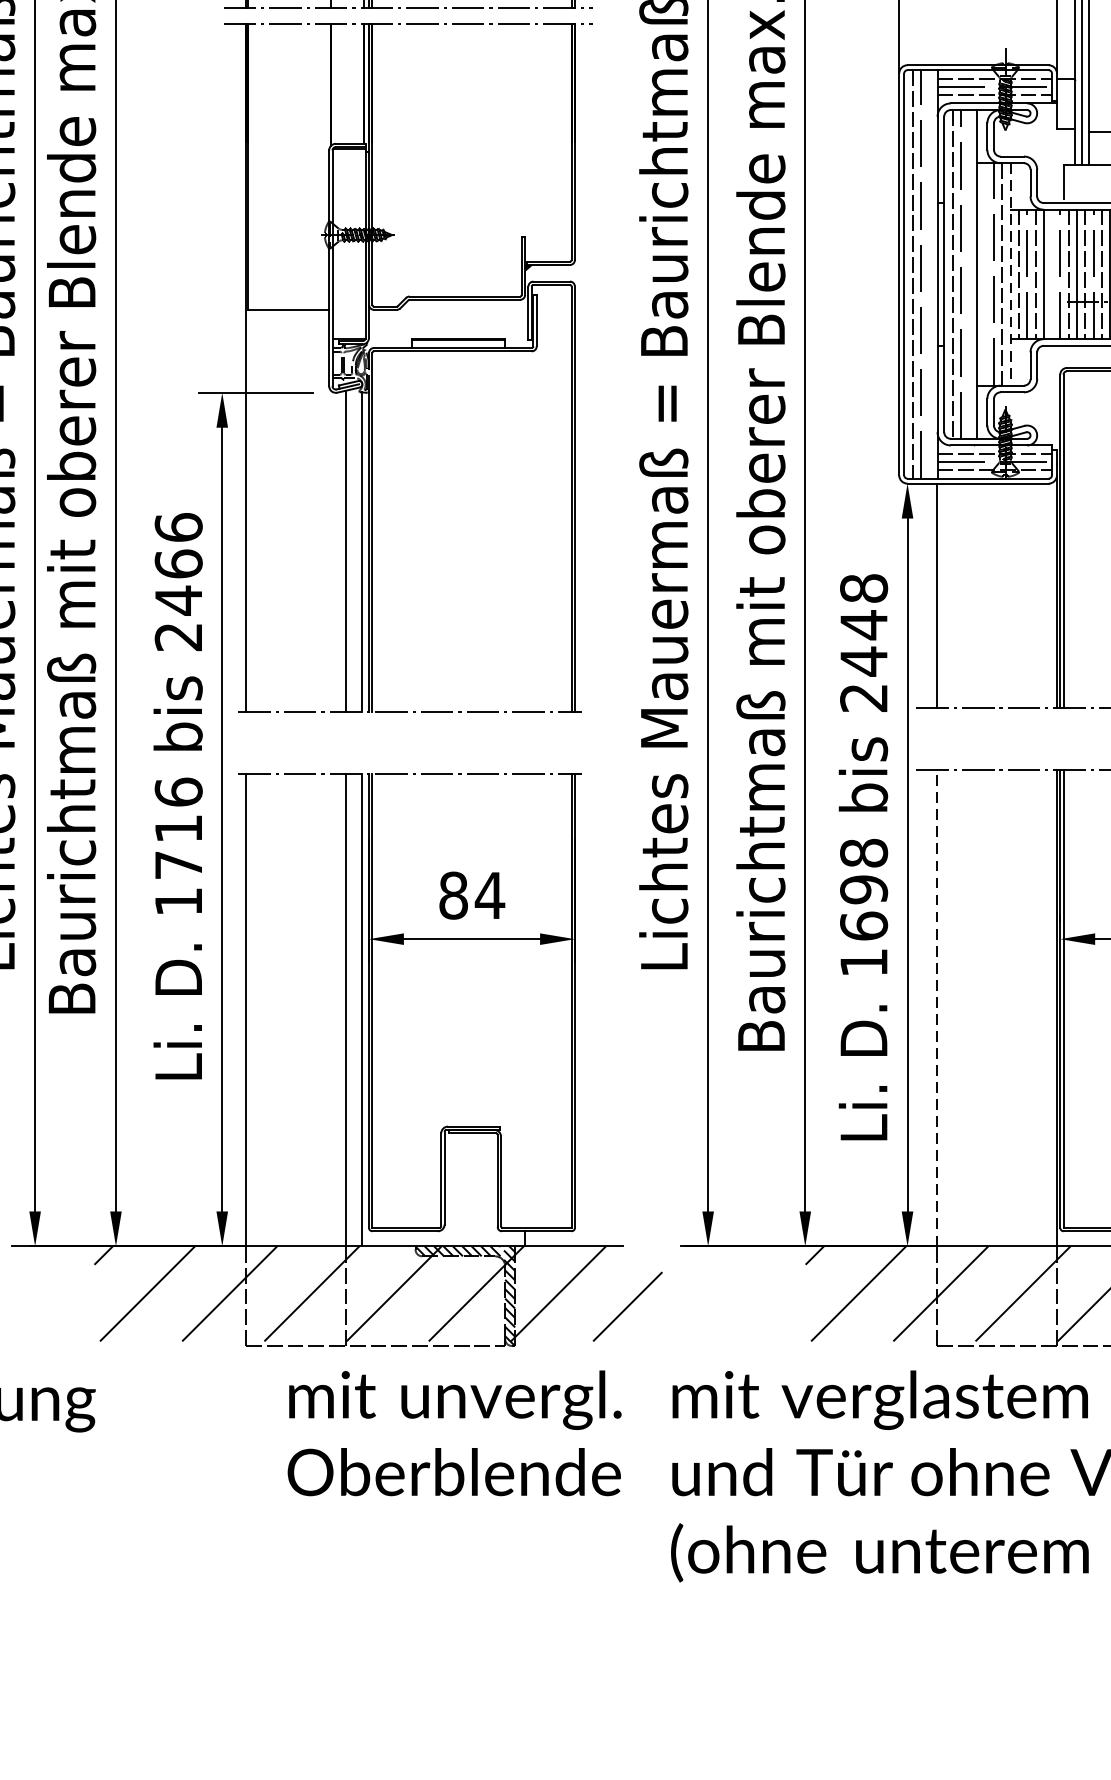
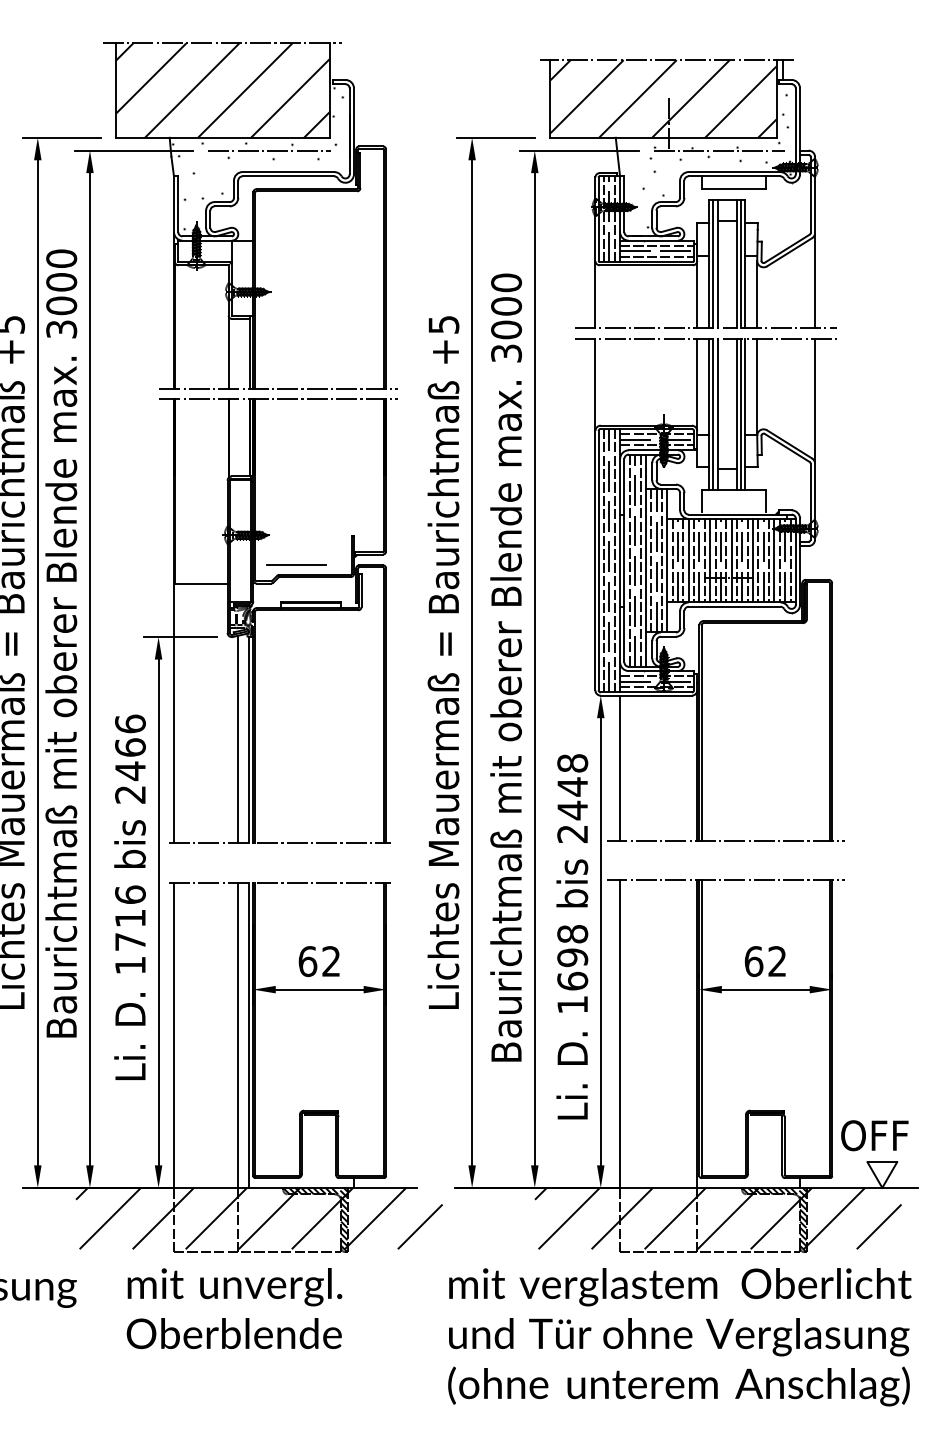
line: (928, 274) -> (614, 560), added
line: (969, 274) -> (640, 560), added
line: (986, 274) -> (651, 560), added
line: (1010, 274) -> (667, 560), dashed -> solid
line: (1052, 274) -> (694, 560), added
line: (436, 280) -> (296, 564), added
text: (471, 895) -> (319, 961), 84 -> 62
line: (938, 1008) -> (620, 1034), dashed -> solid
text: (454, 1433) -> (234, 1308), moved

